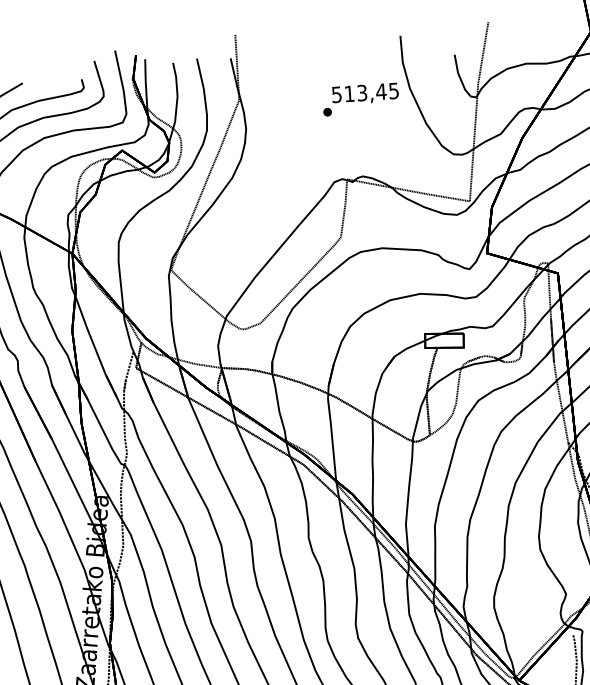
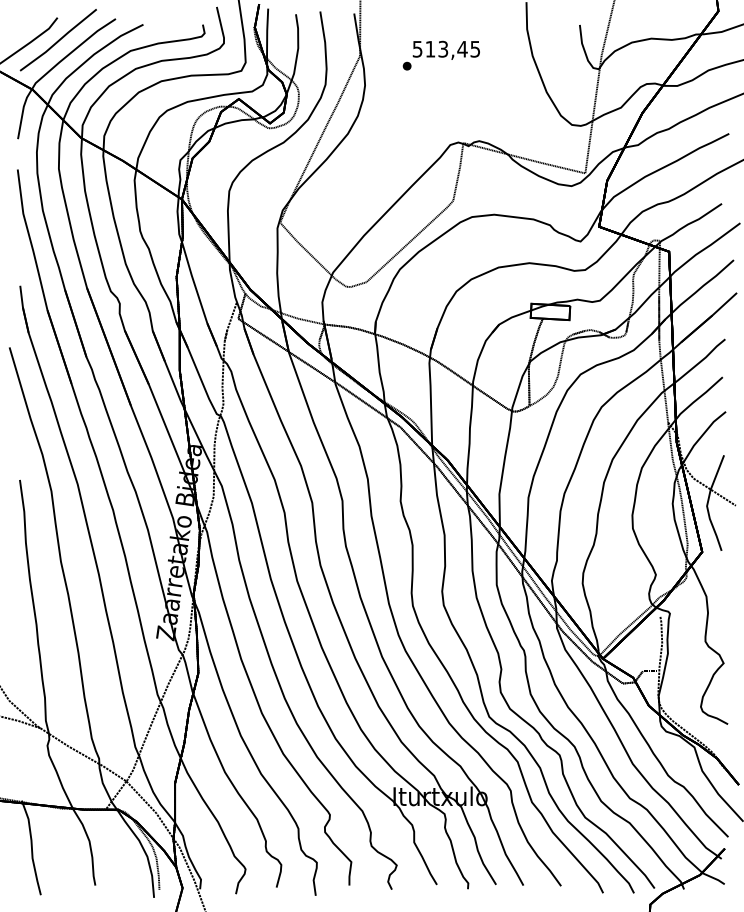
text: (359, 99) -> (440, 55), moved

